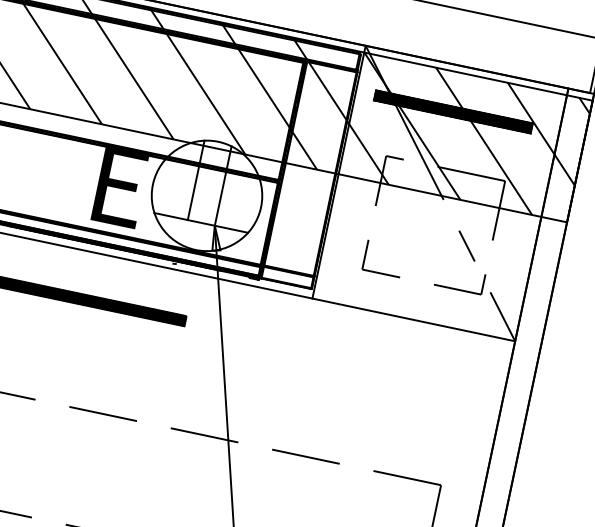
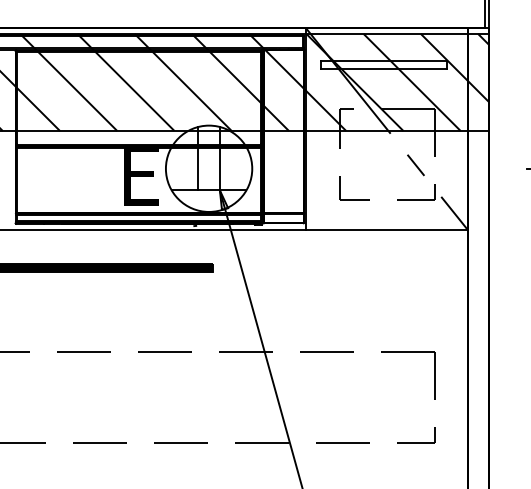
hatch: (452, 111) -> (383, 64), removed

